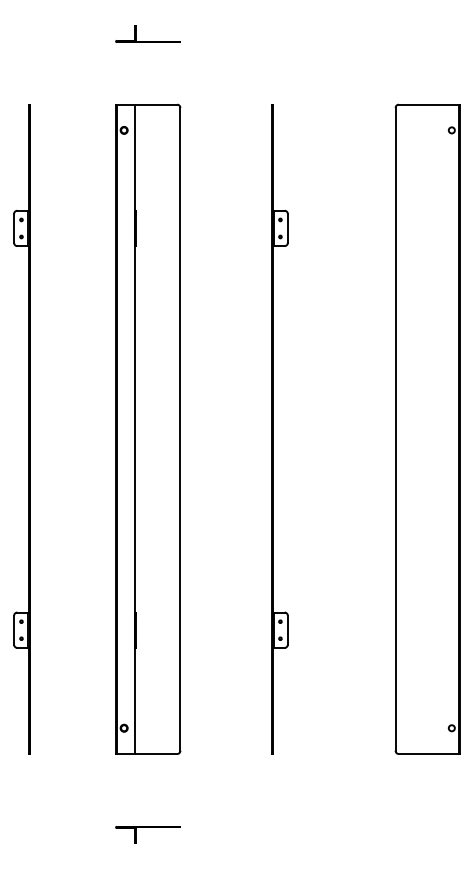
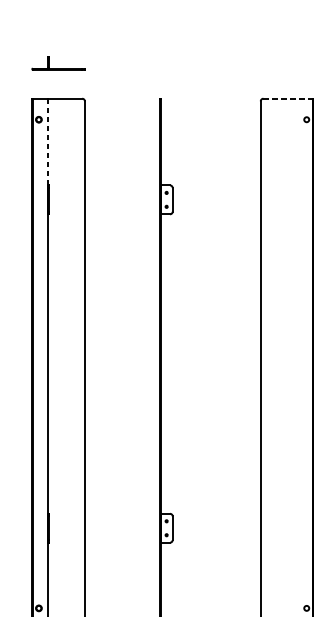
part: (147, 41) -> (57, 69), moved
line: (429, 104) -> (288, 98), solid -> dashed
line: (134, 157) -> (47, 141), solid -> dashed

